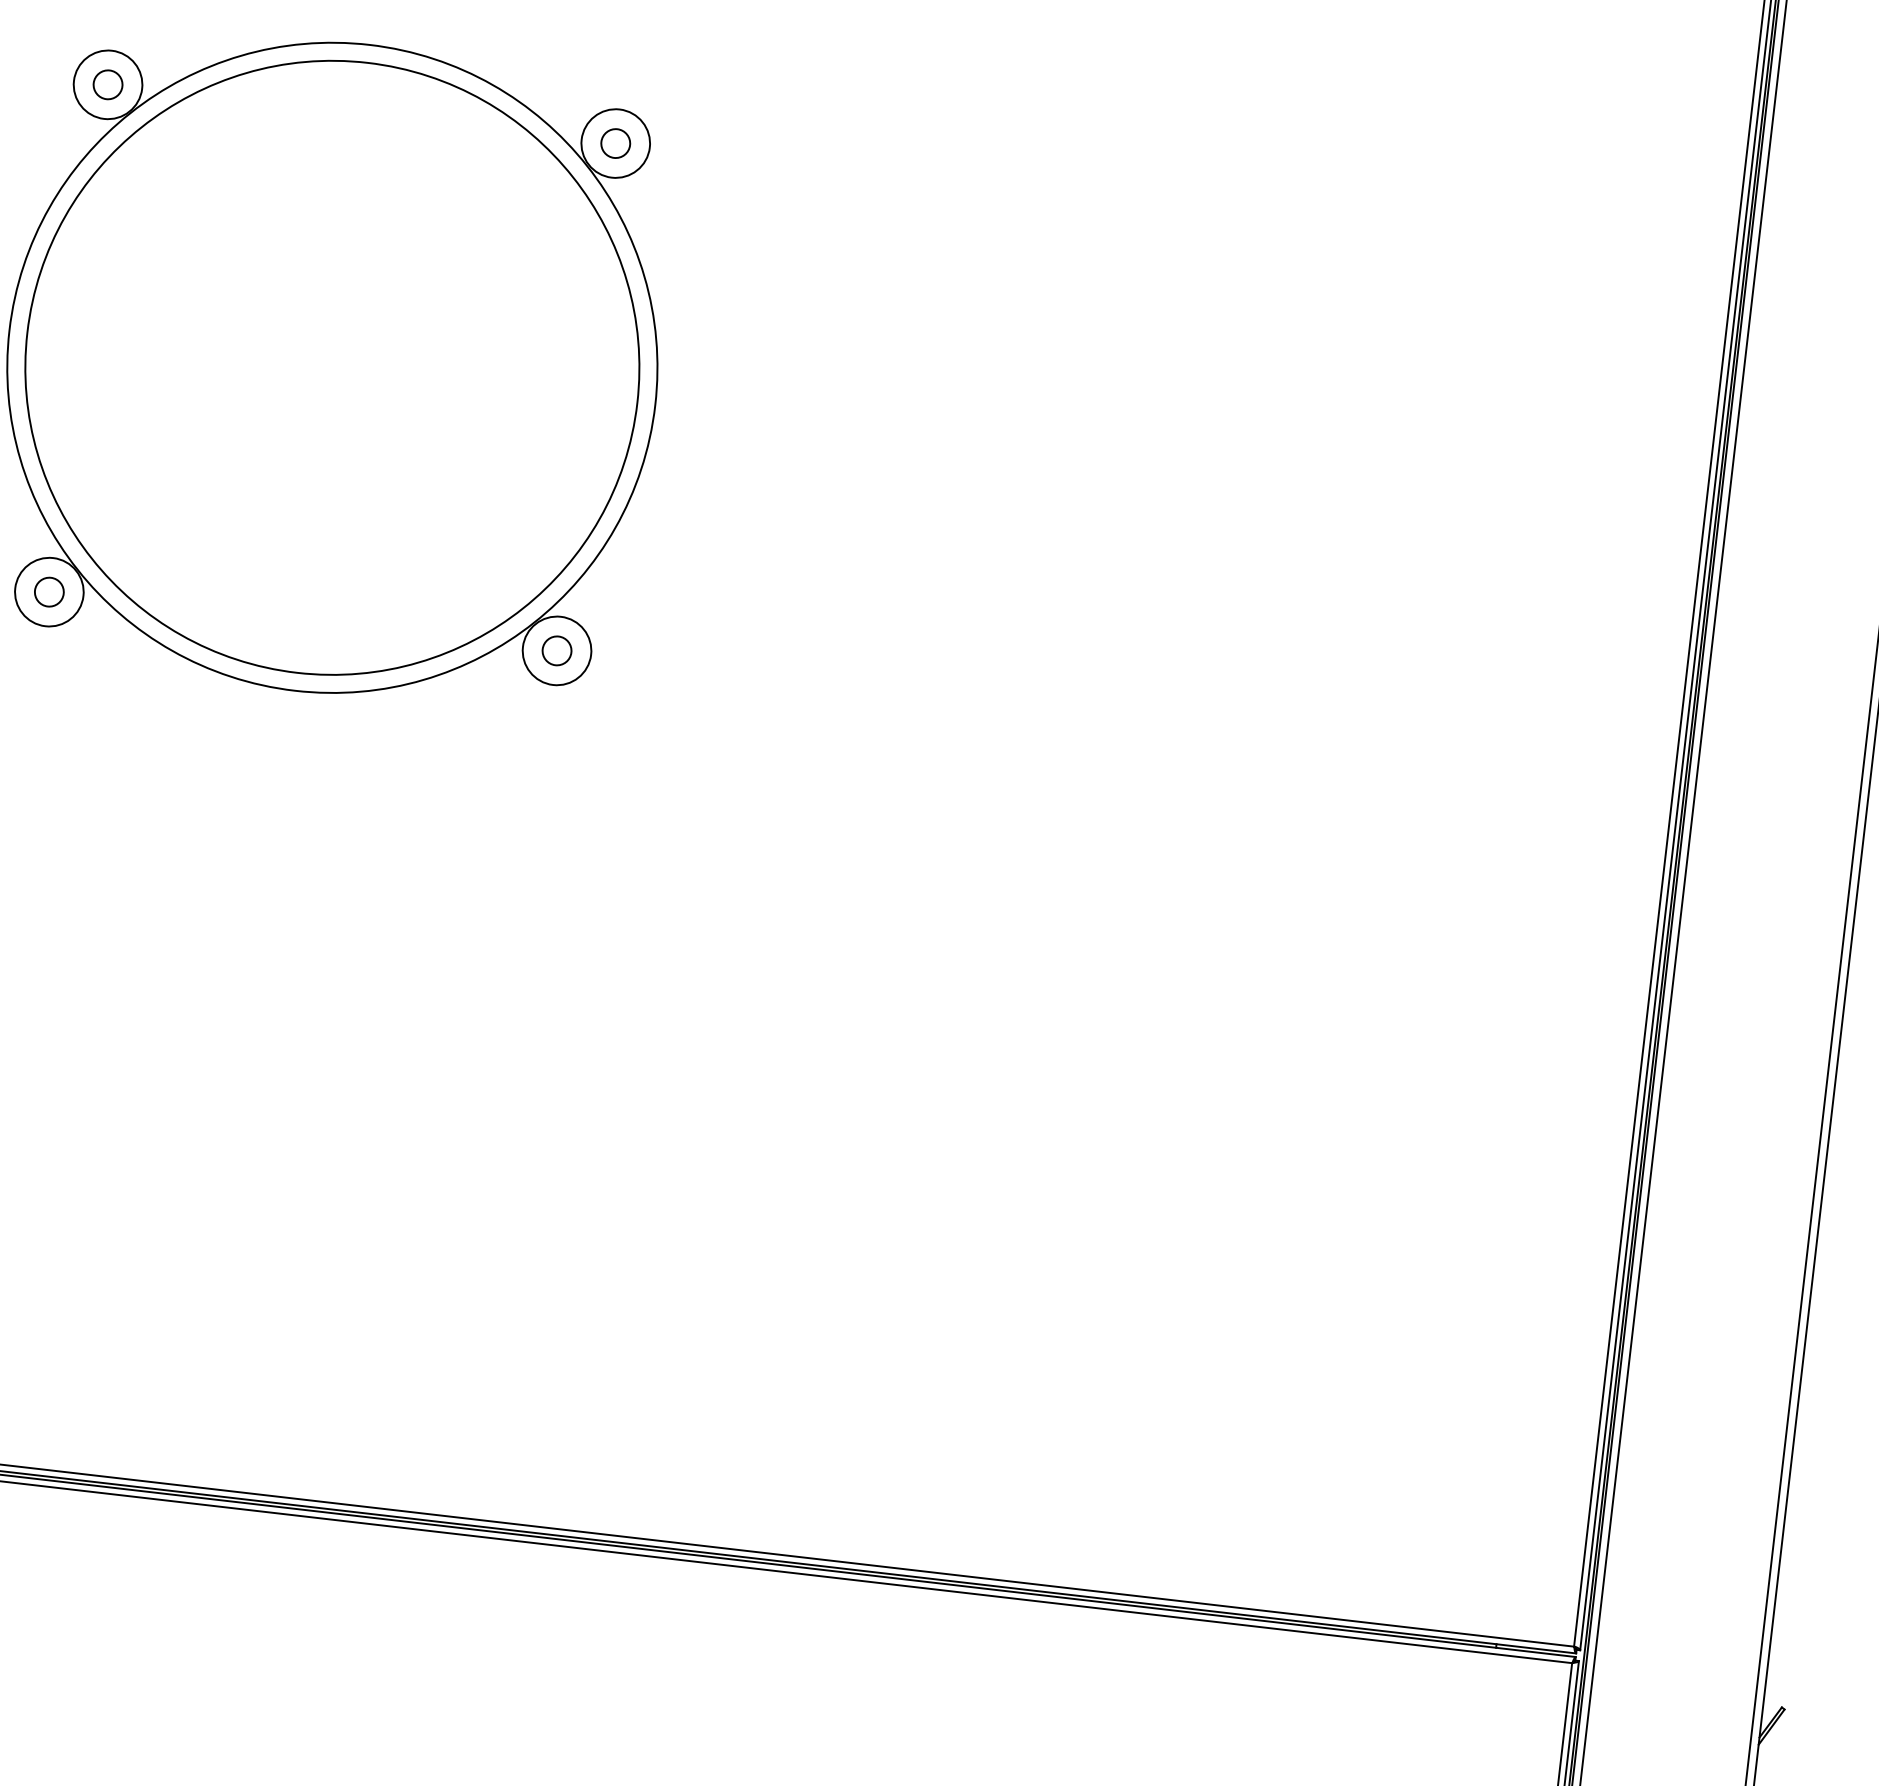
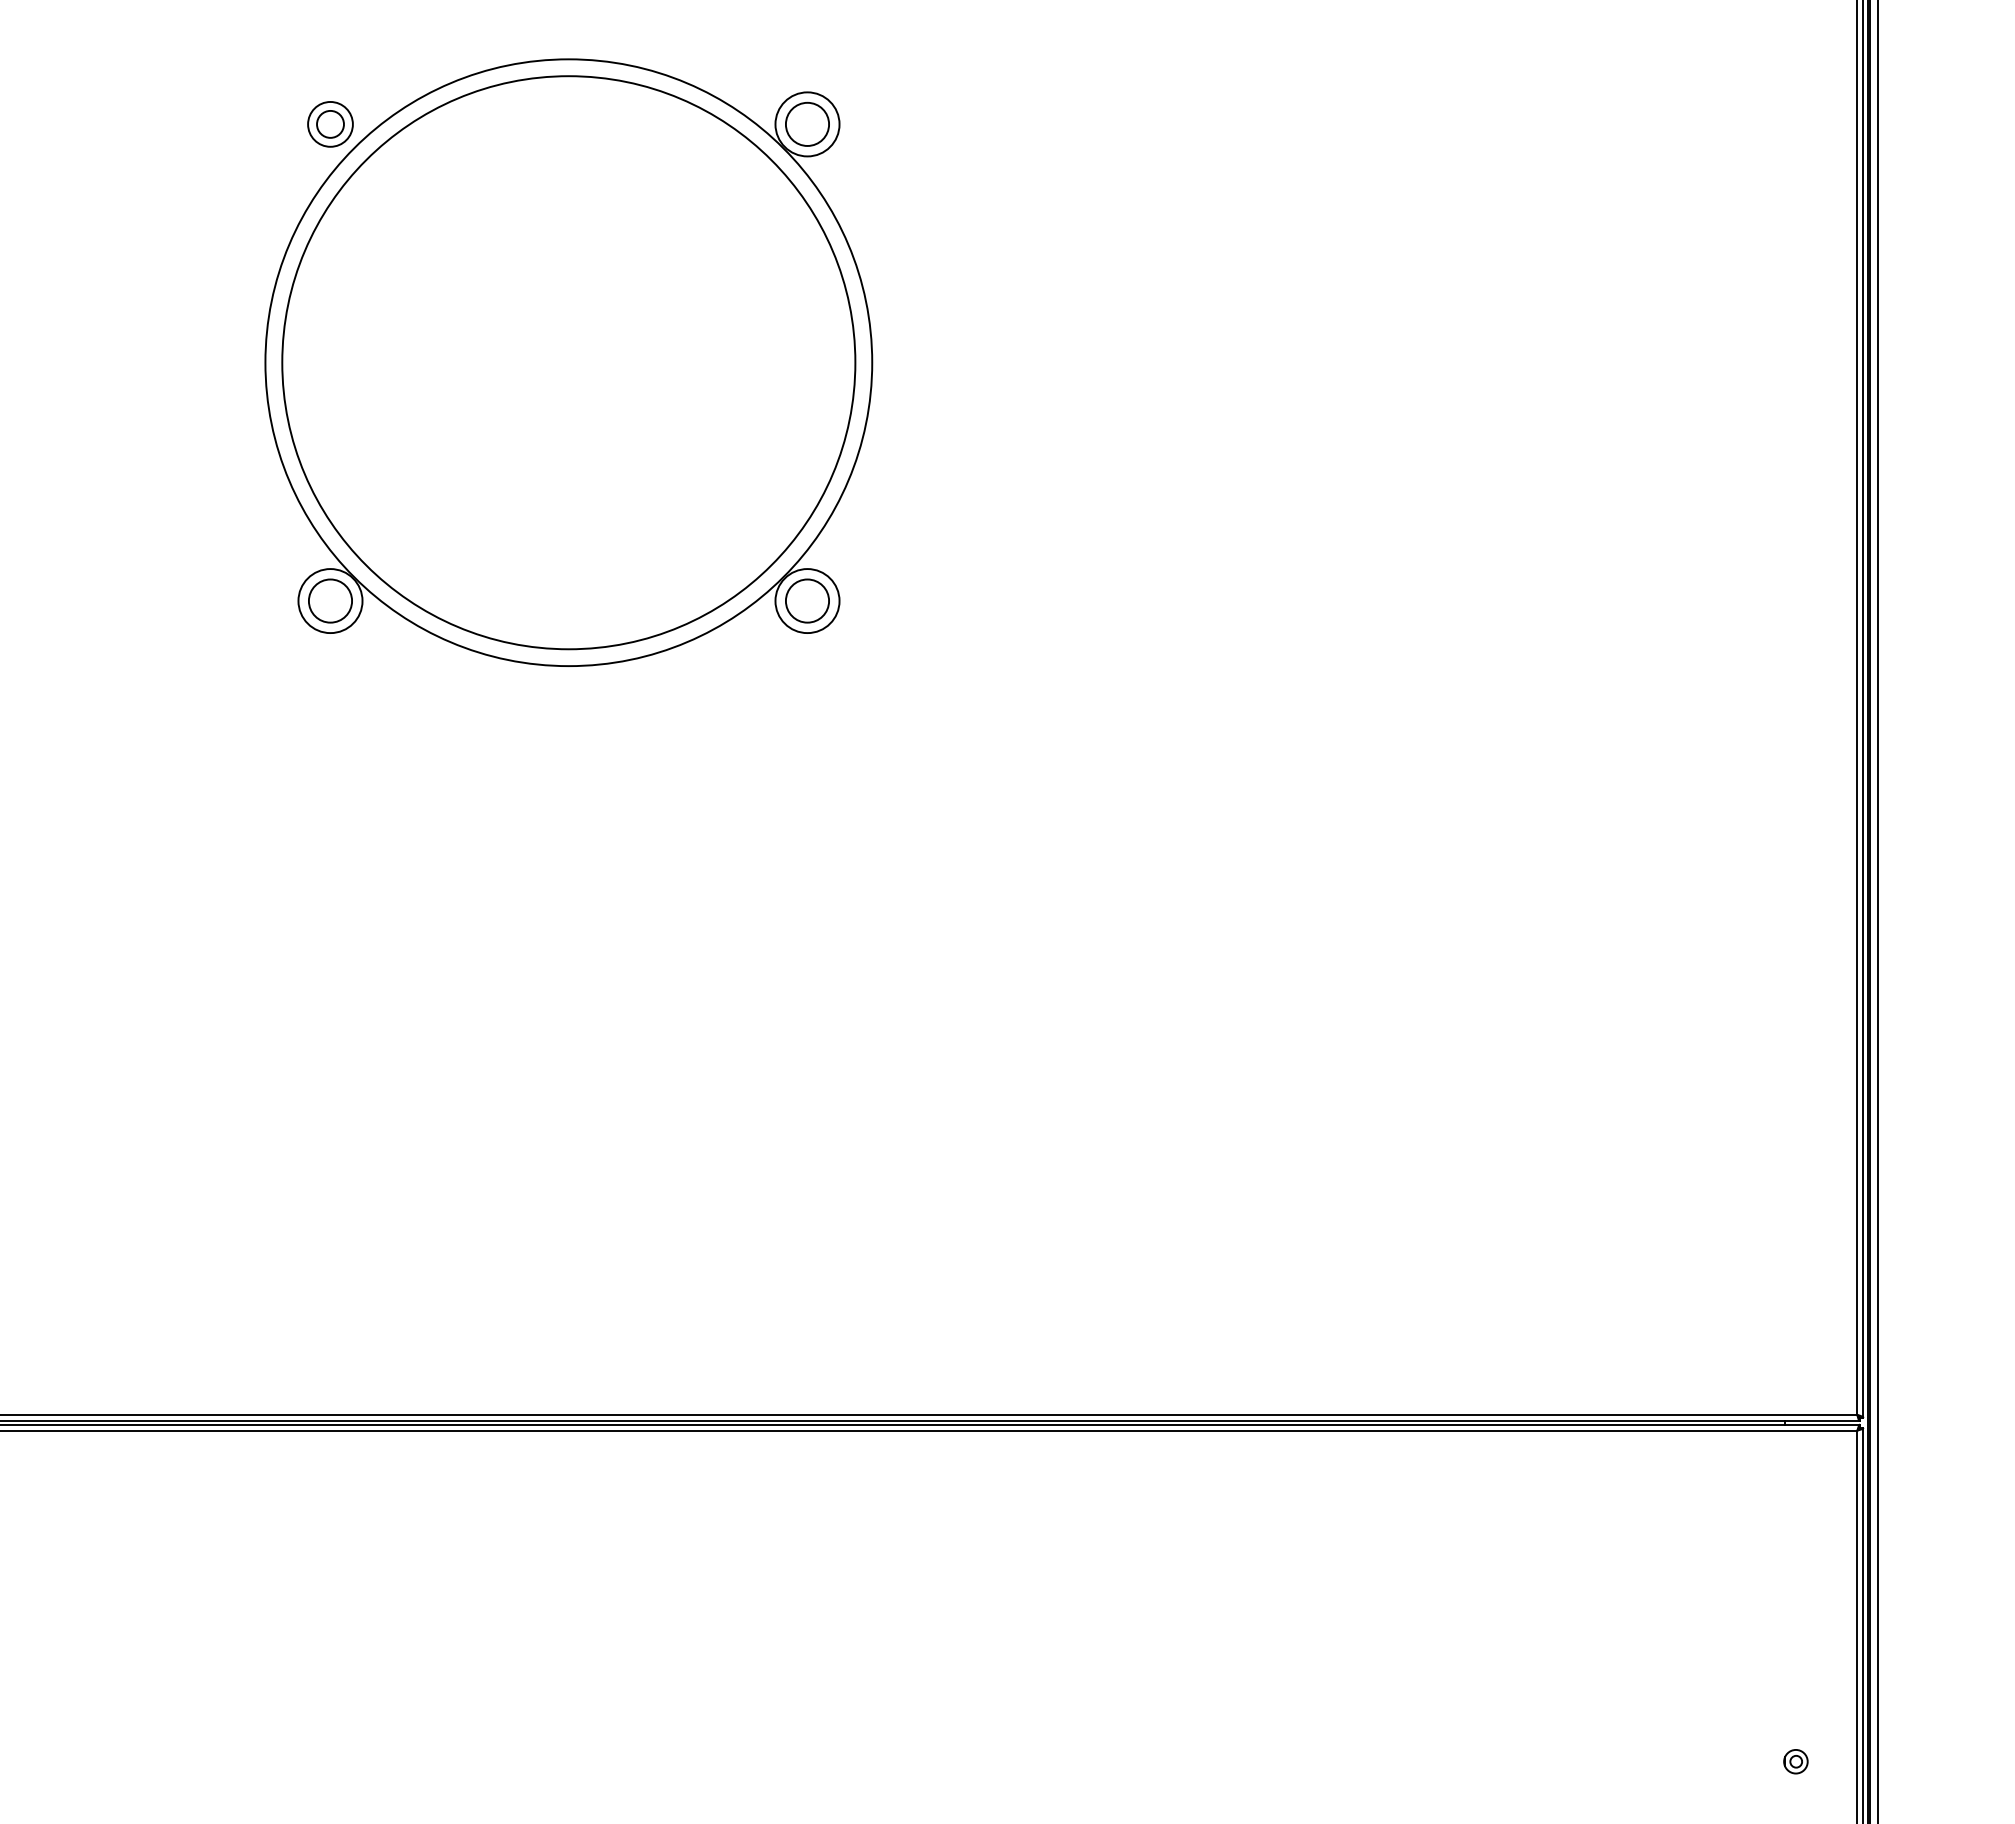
circle: (108, 84) -> (330, 124), size x0.7
circle: (615, 142) -> (807, 123), size x1.6
circle: (49, 591) -> (330, 600), size x1.6
circle: (557, 650) -> (807, 600), size x1.6

